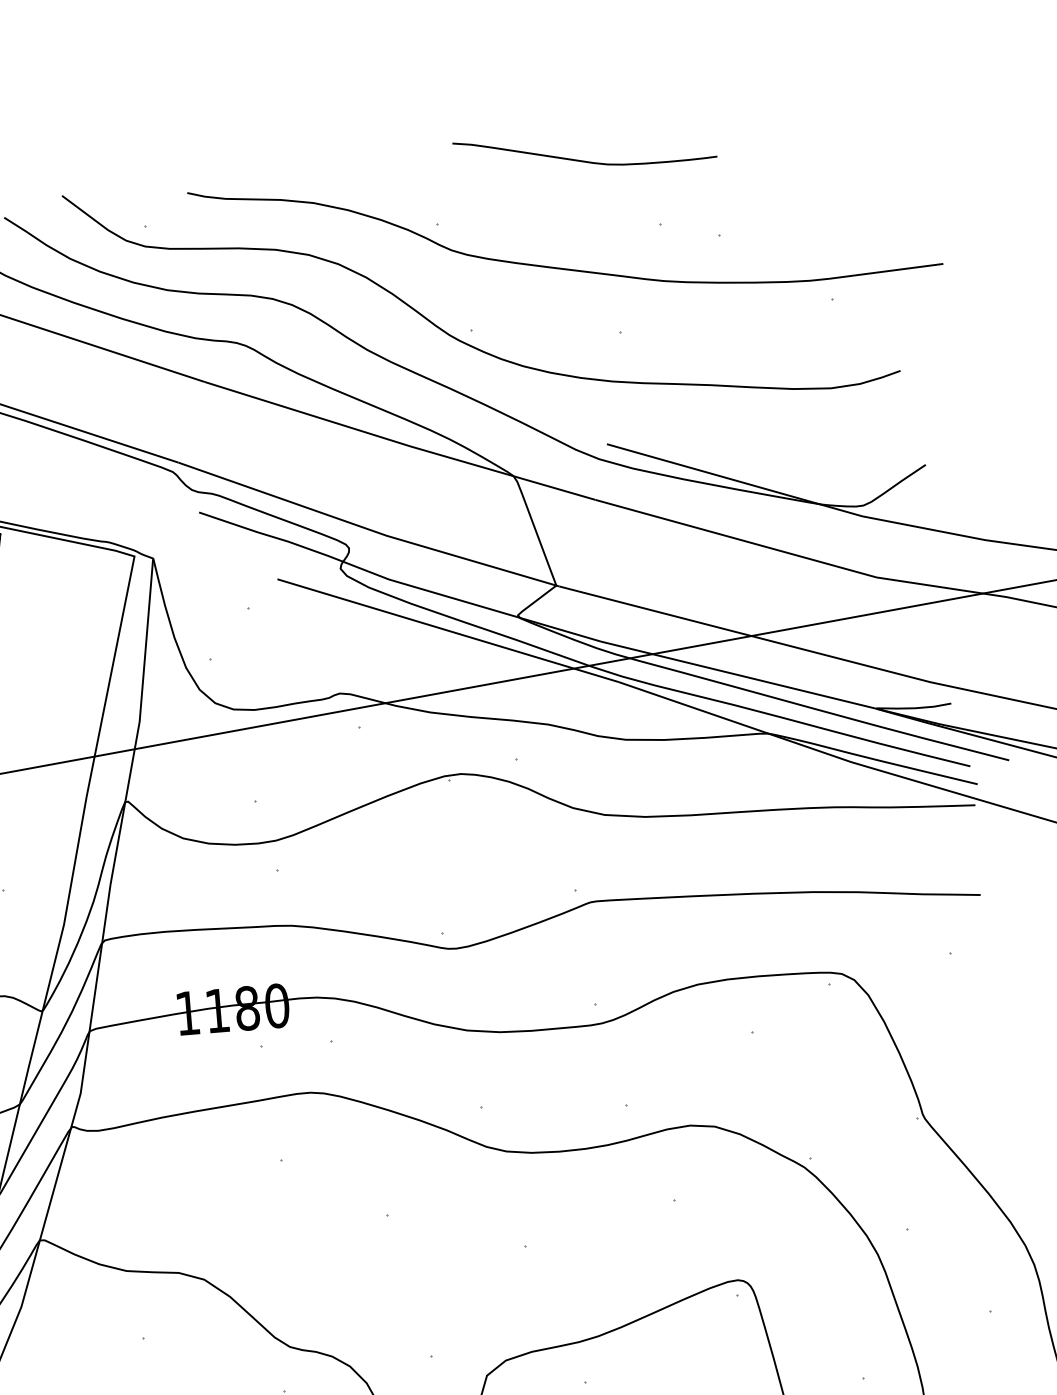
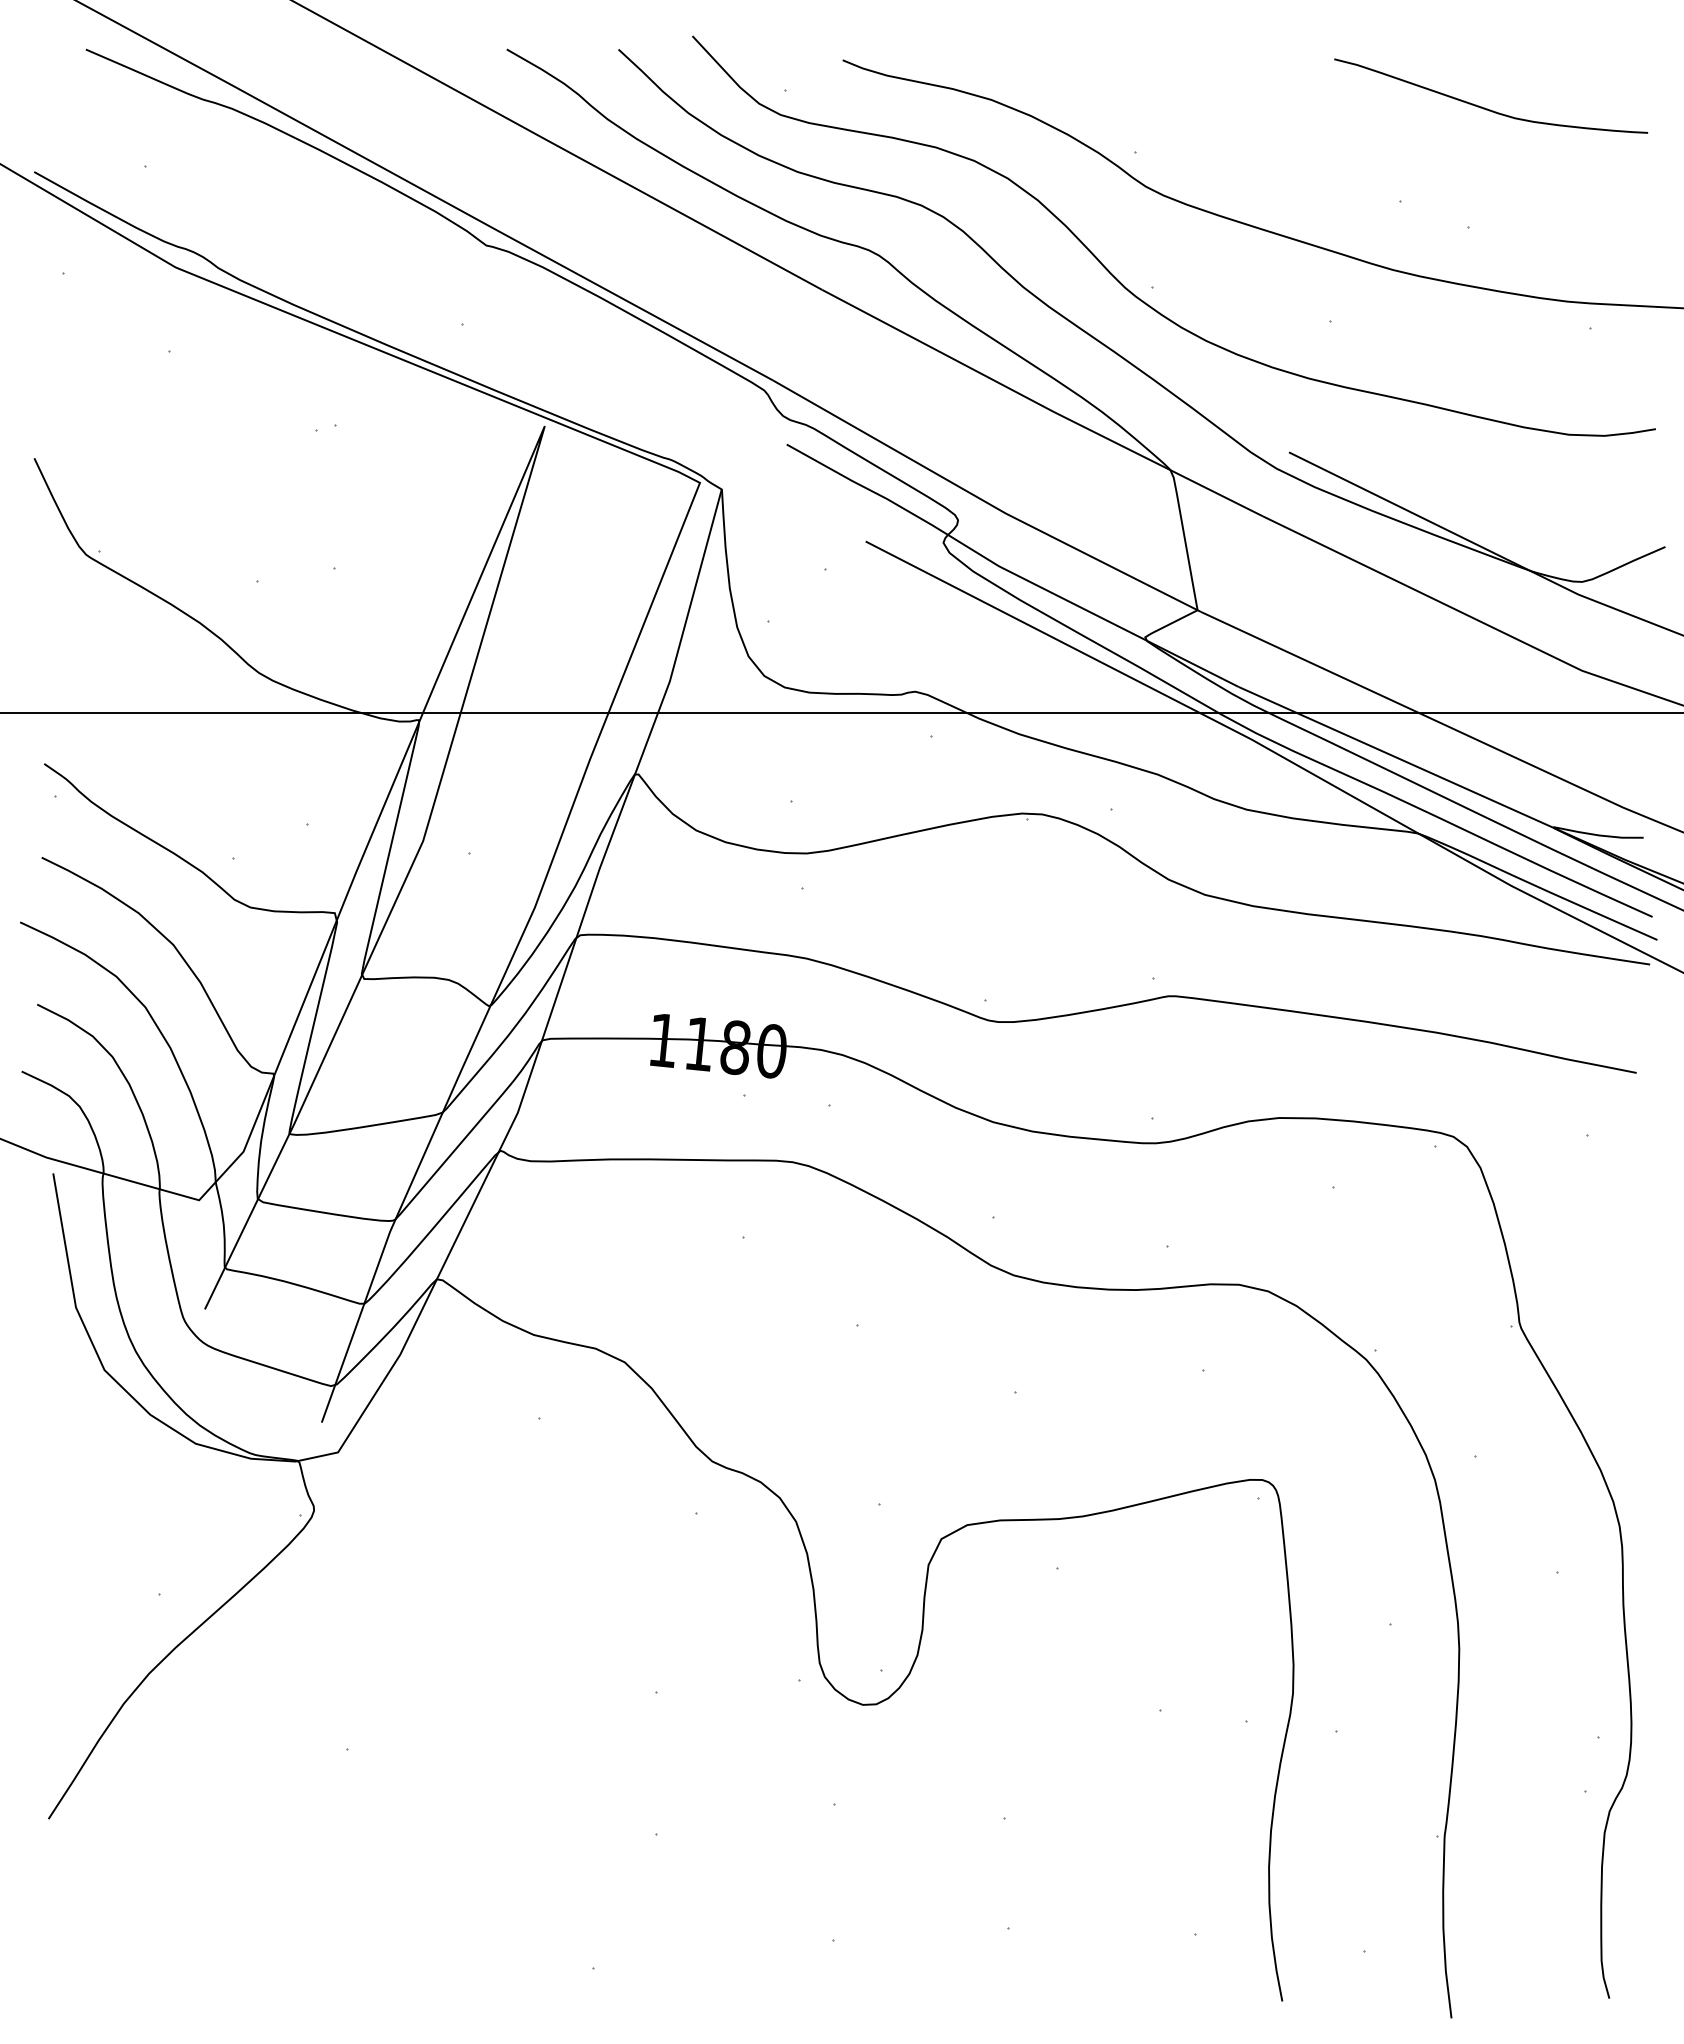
curve: (583, 160) -> (1487, 108), moved

